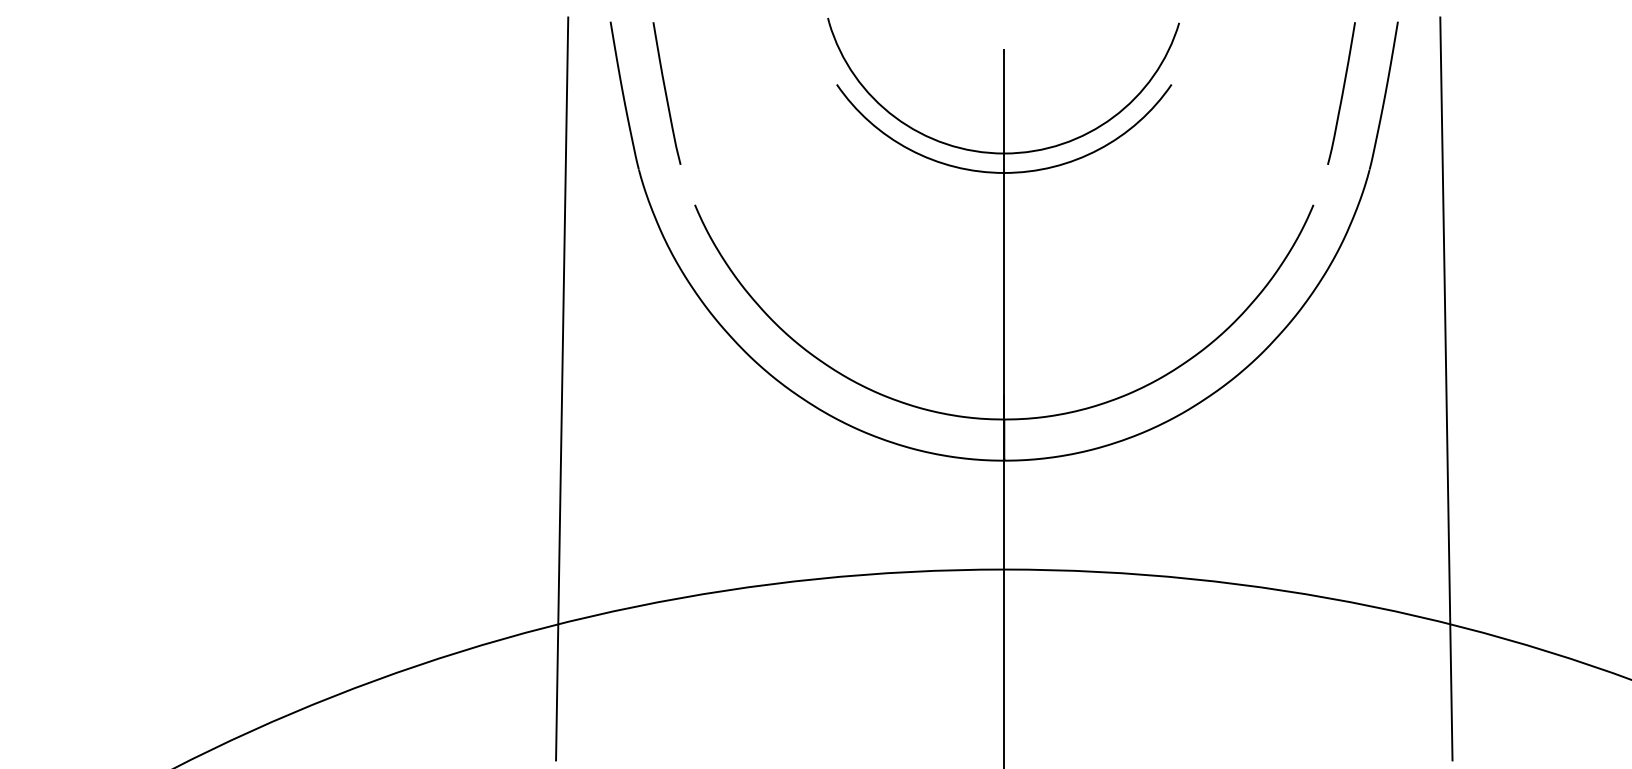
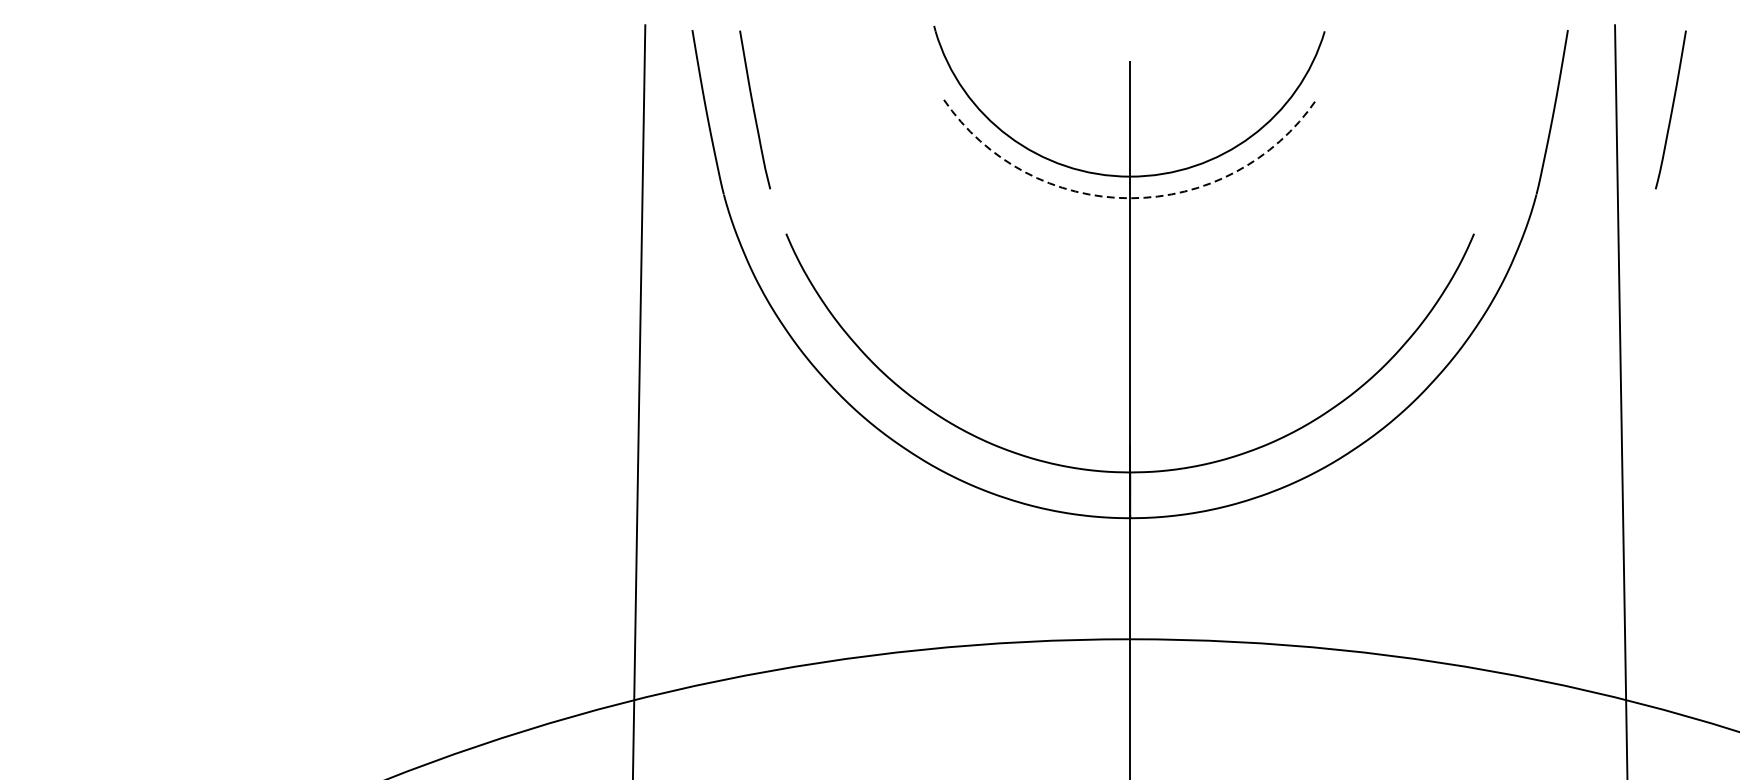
curve: (1341, 93) -> (1670, 109), moved
arc: (1004, 172) -> (1130, 197), solid -> dashed

